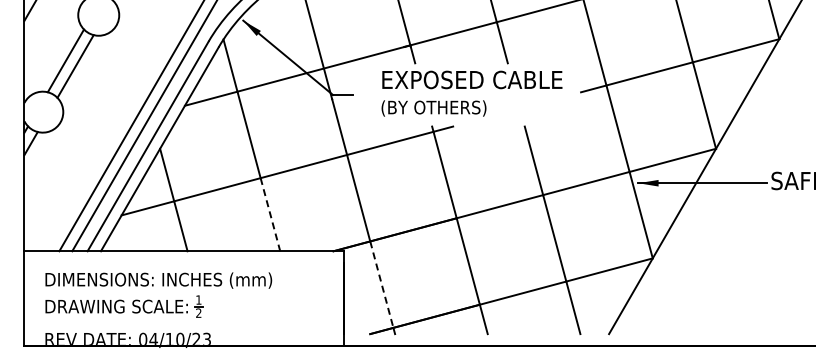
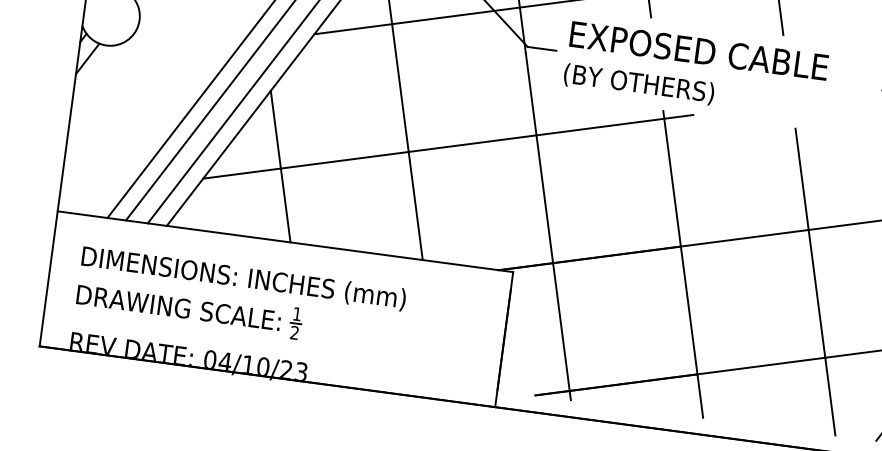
text: (471, 93) -> (695, 70), moved
line: (270, 214) -> (415, 205), dashed -> solid
line: (381, 284) -> (560, 326), dashed -> solid

